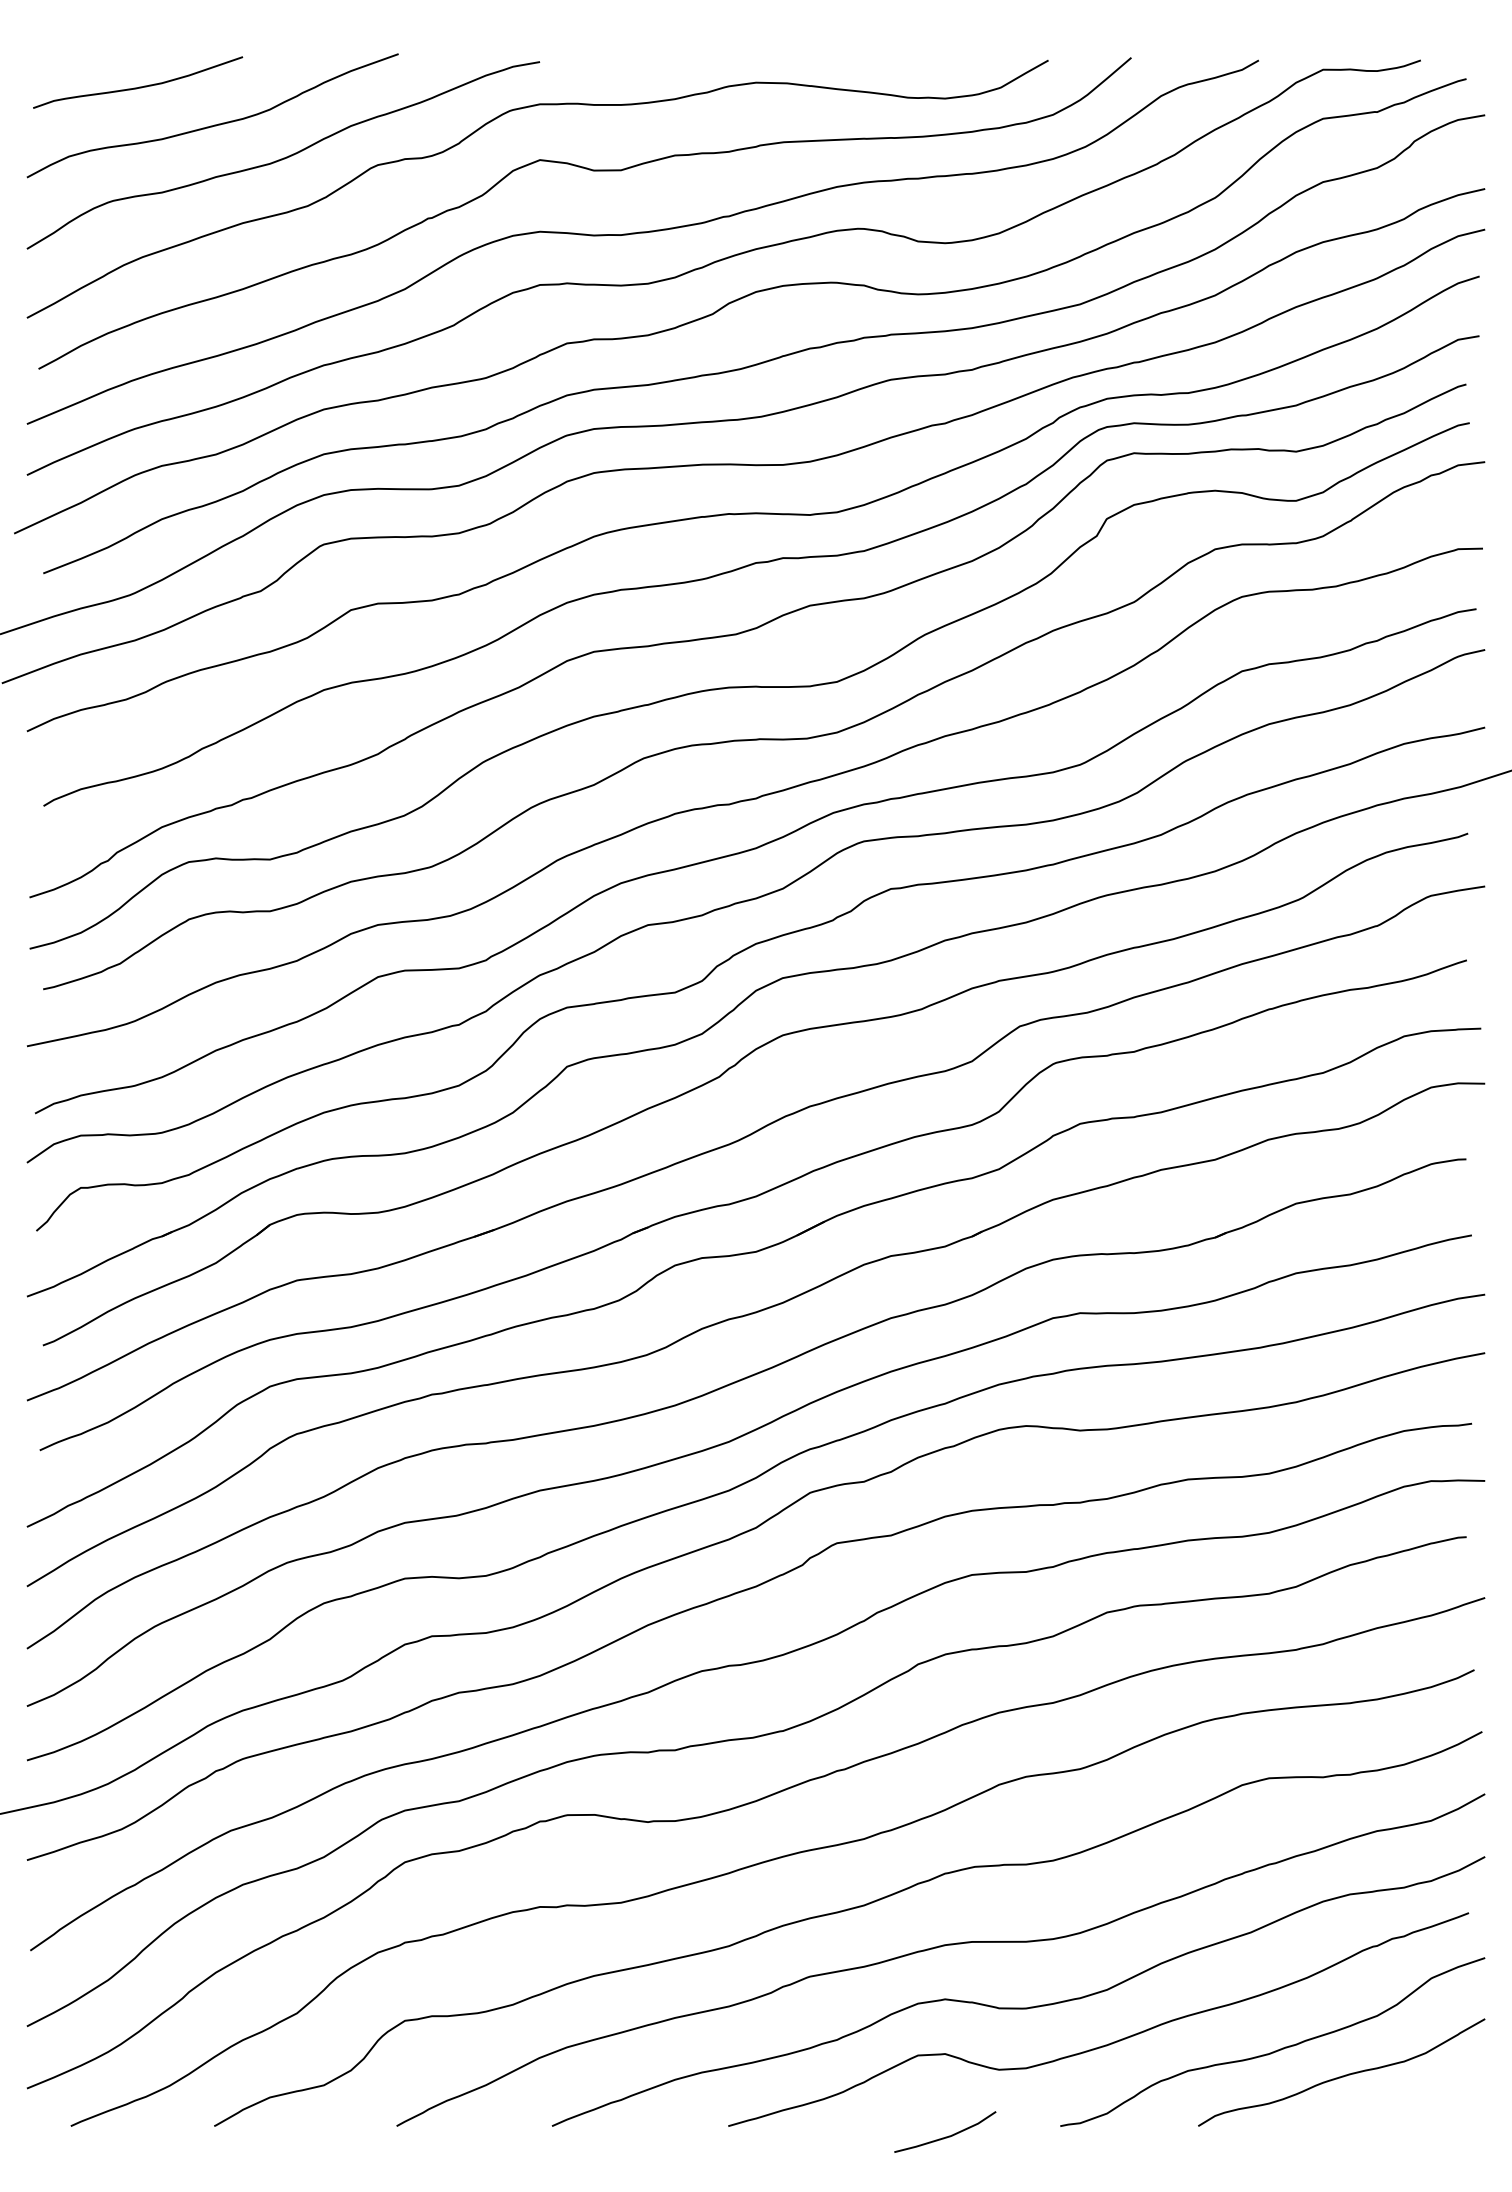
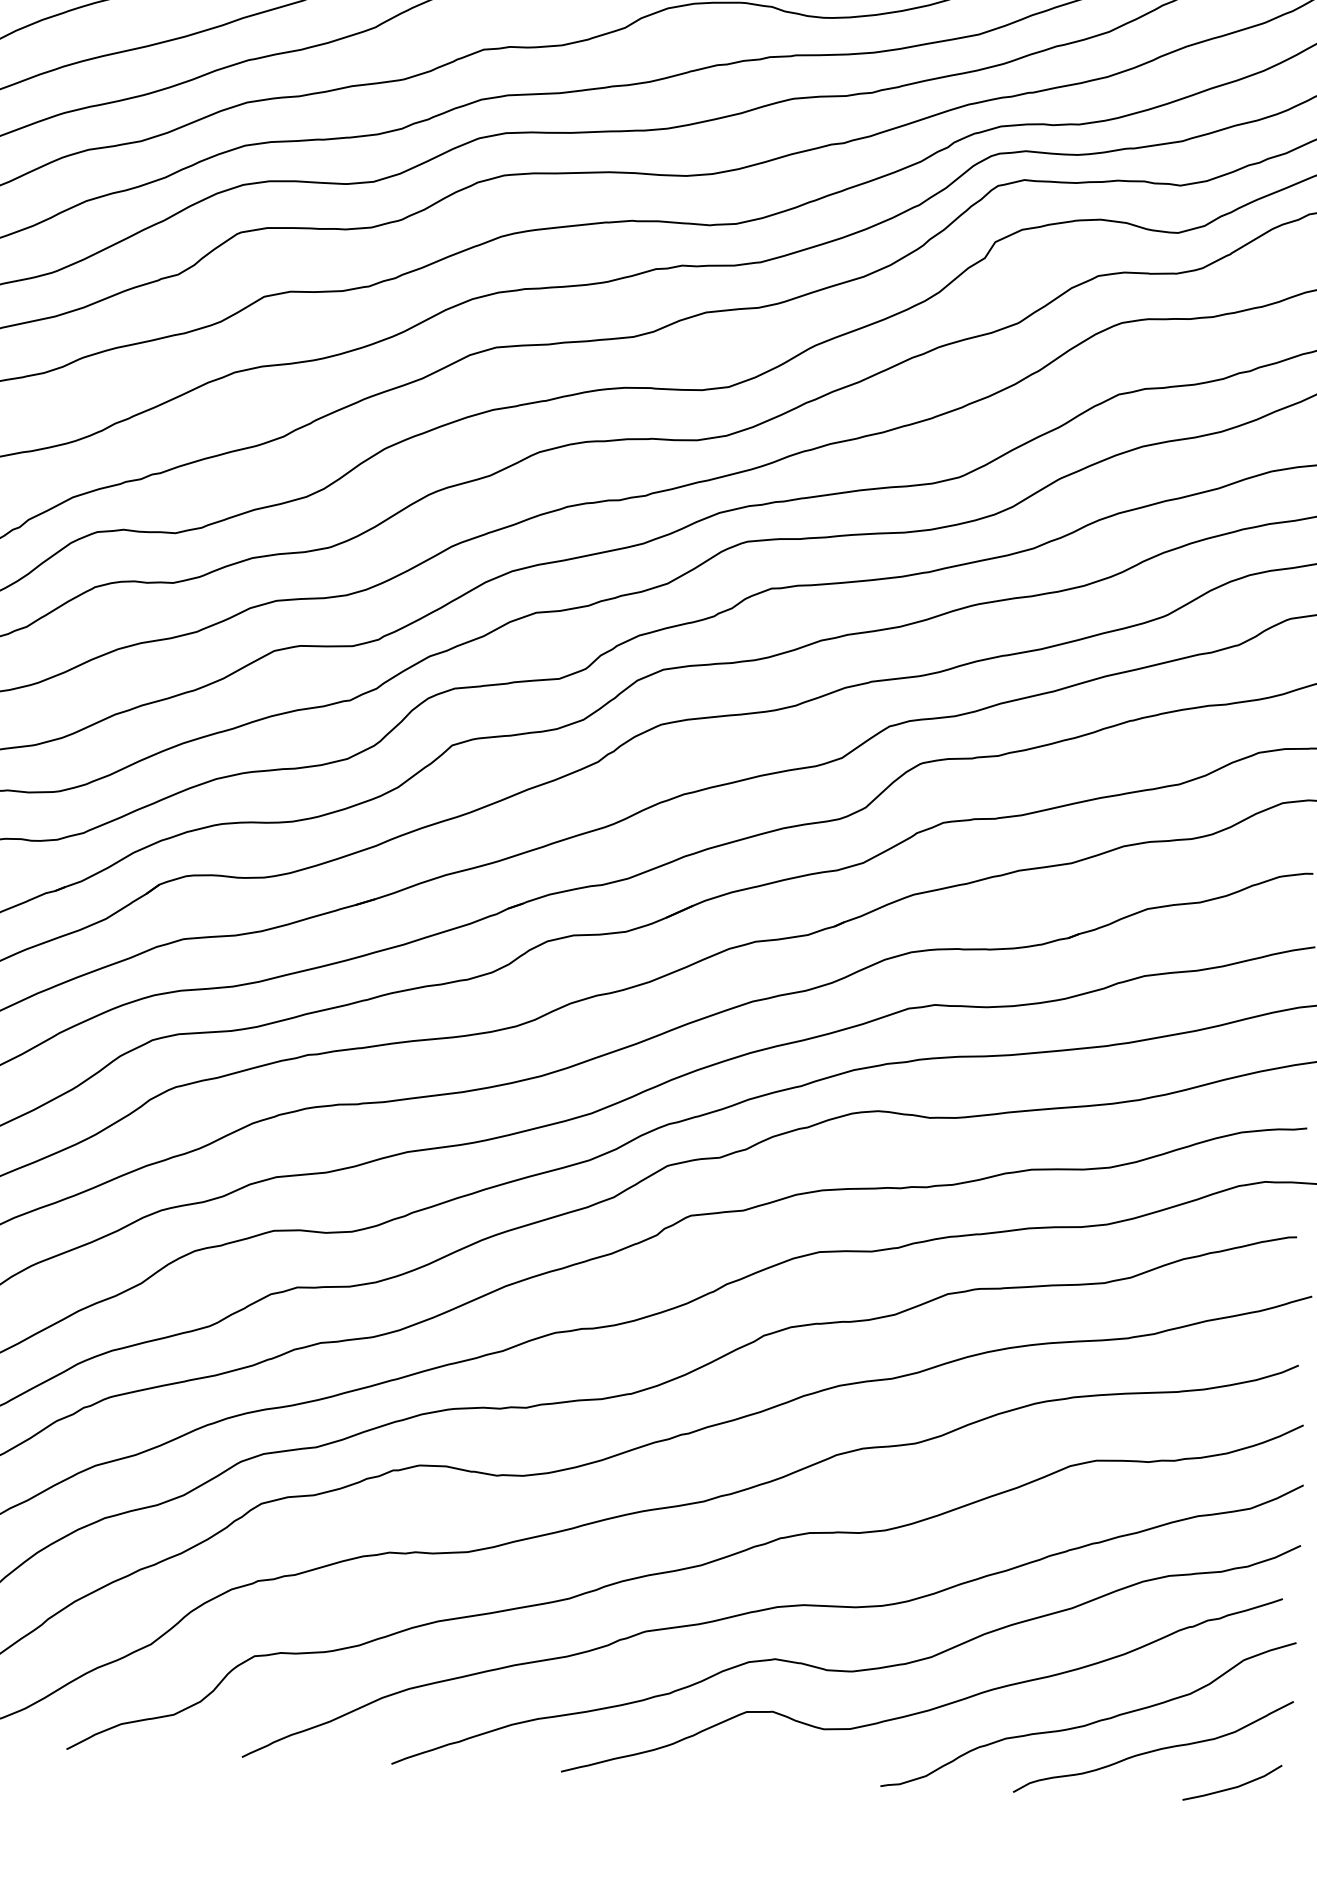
line: (948, 2135) -> (1235, 1786), moved

